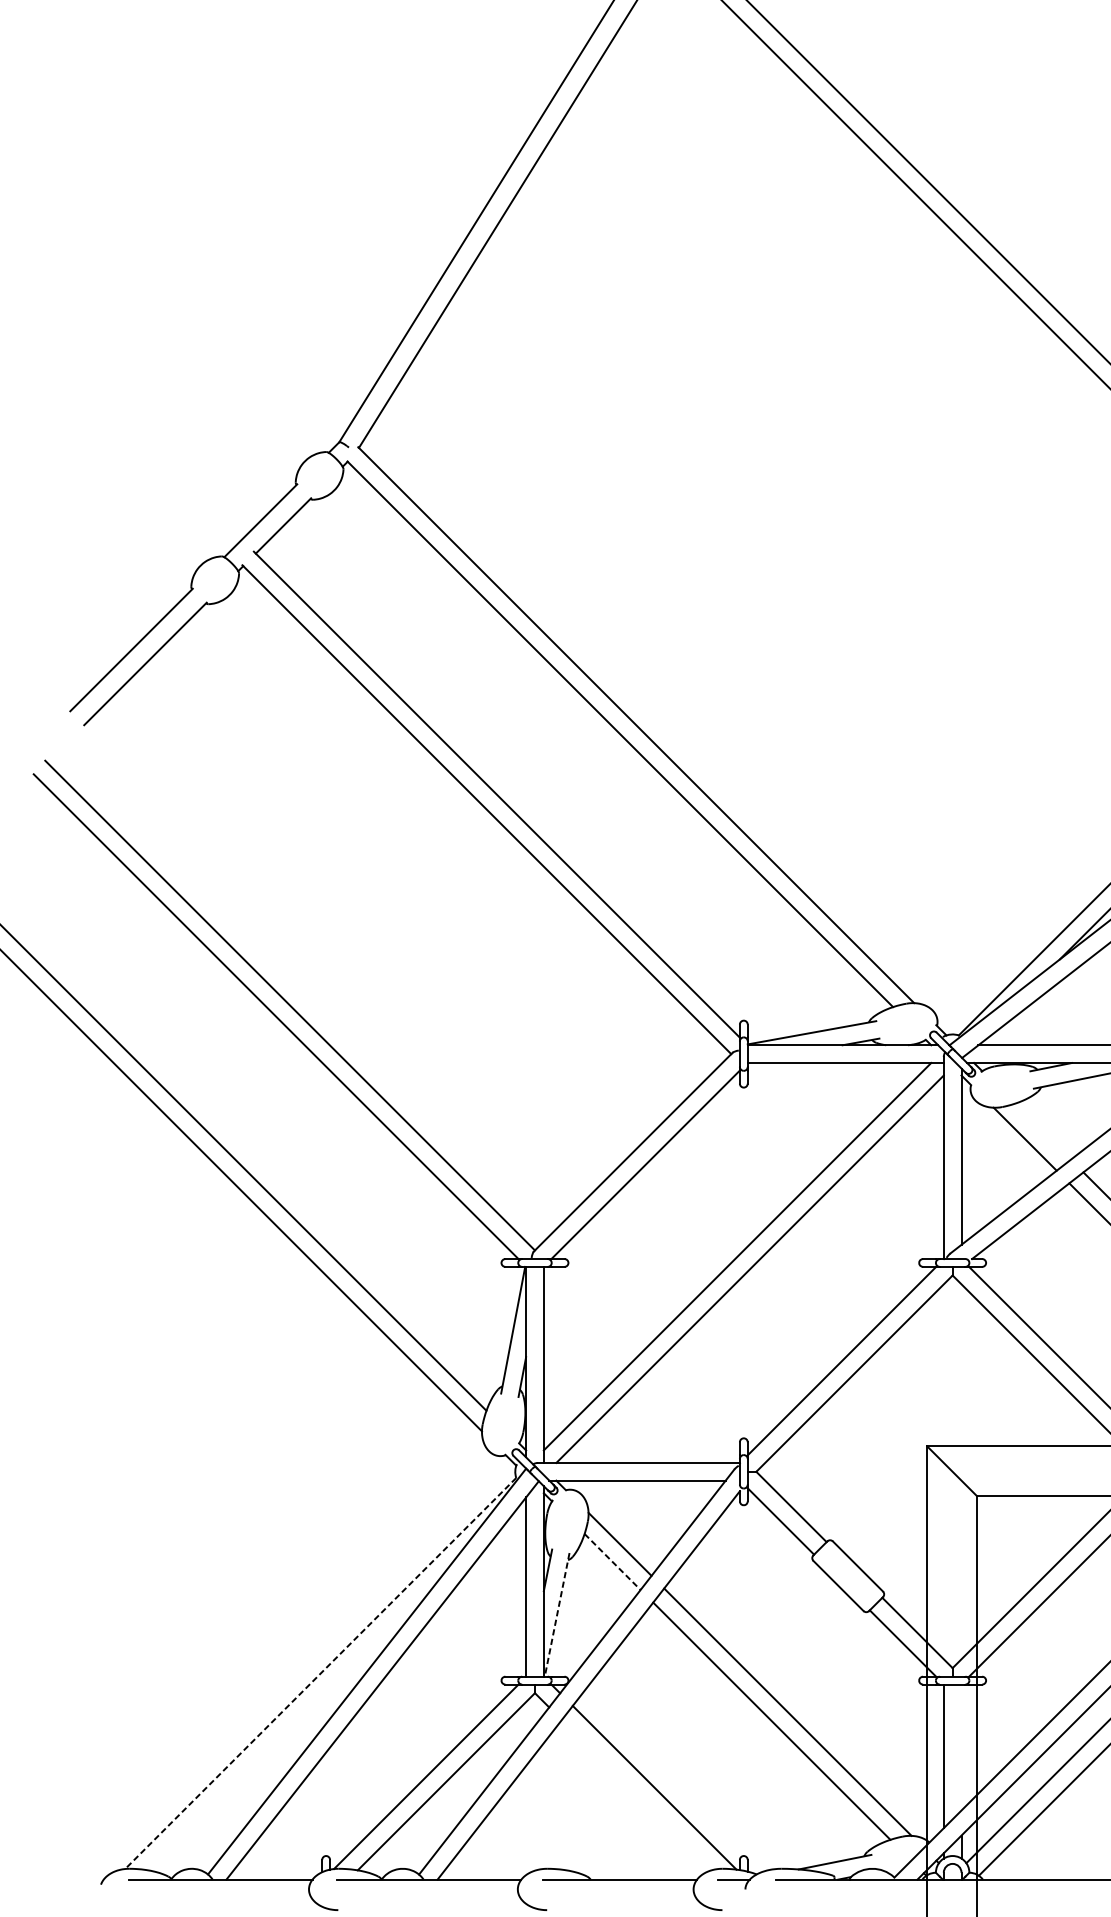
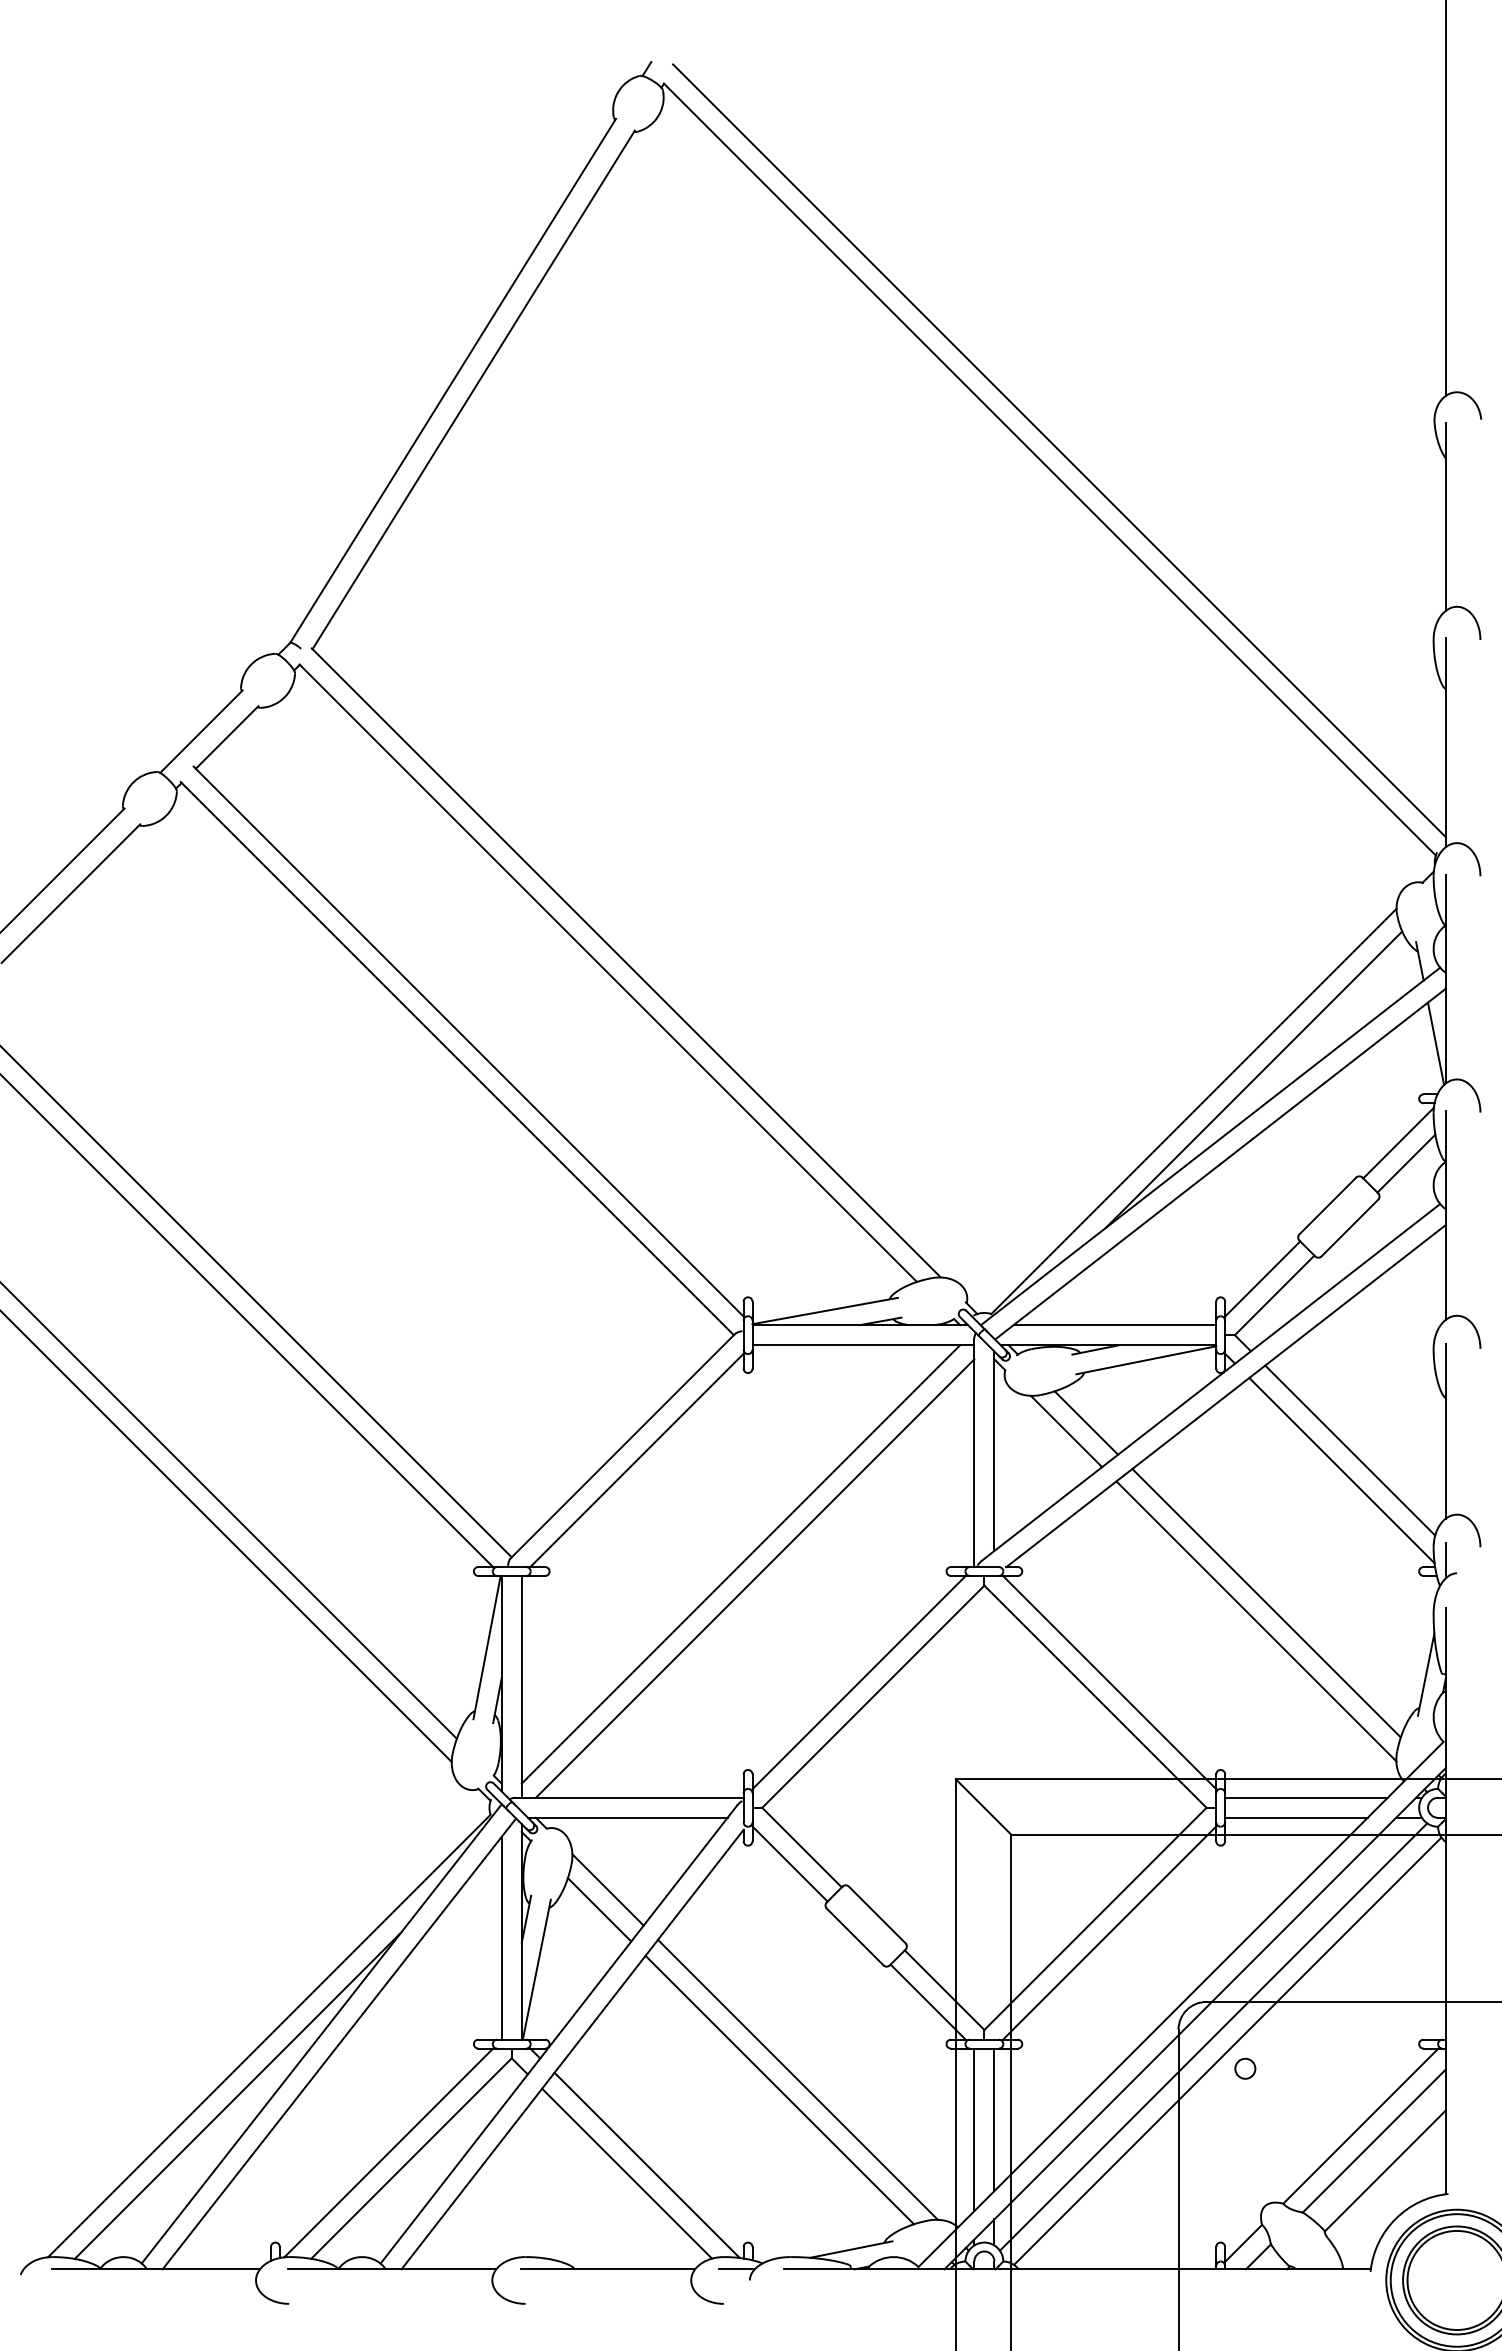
line: (1042, 1131) -> (1086, 1422), added
line: (612, 1561) -> (599, 1909), dashed -> solid
line: (556, 1615) -> (536, 1970), dashed -> solid
line: (320, 1673) -> (269, 2036), dashed -> solid
line: (292, 1726) -> (237, 2095), added
line: (961, 1747) -> (994, 2119), added
line: (637, 1794) -> (627, 2173), added

